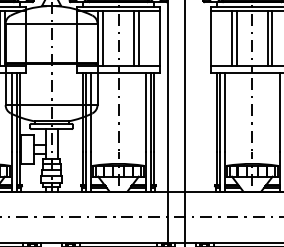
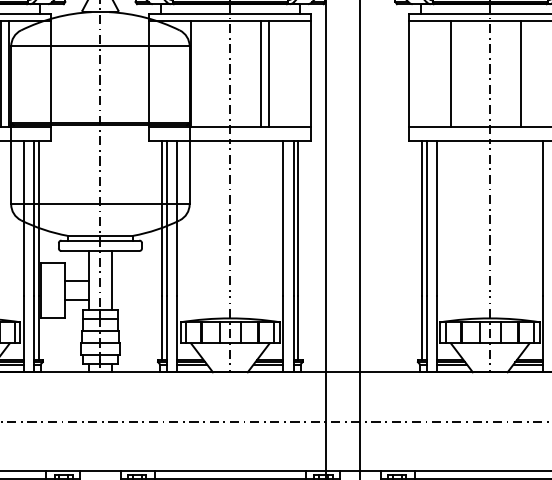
line: (102, 37) -> (199, 72), removed
line: (236, 37) -> (459, 72), removed
line: (272, 37) -> (529, 72), removed

